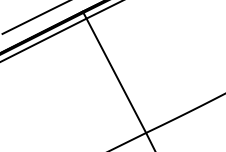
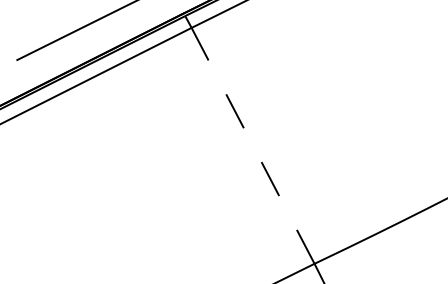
line: (116, 75) -> (253, 145), solid -> dashed

